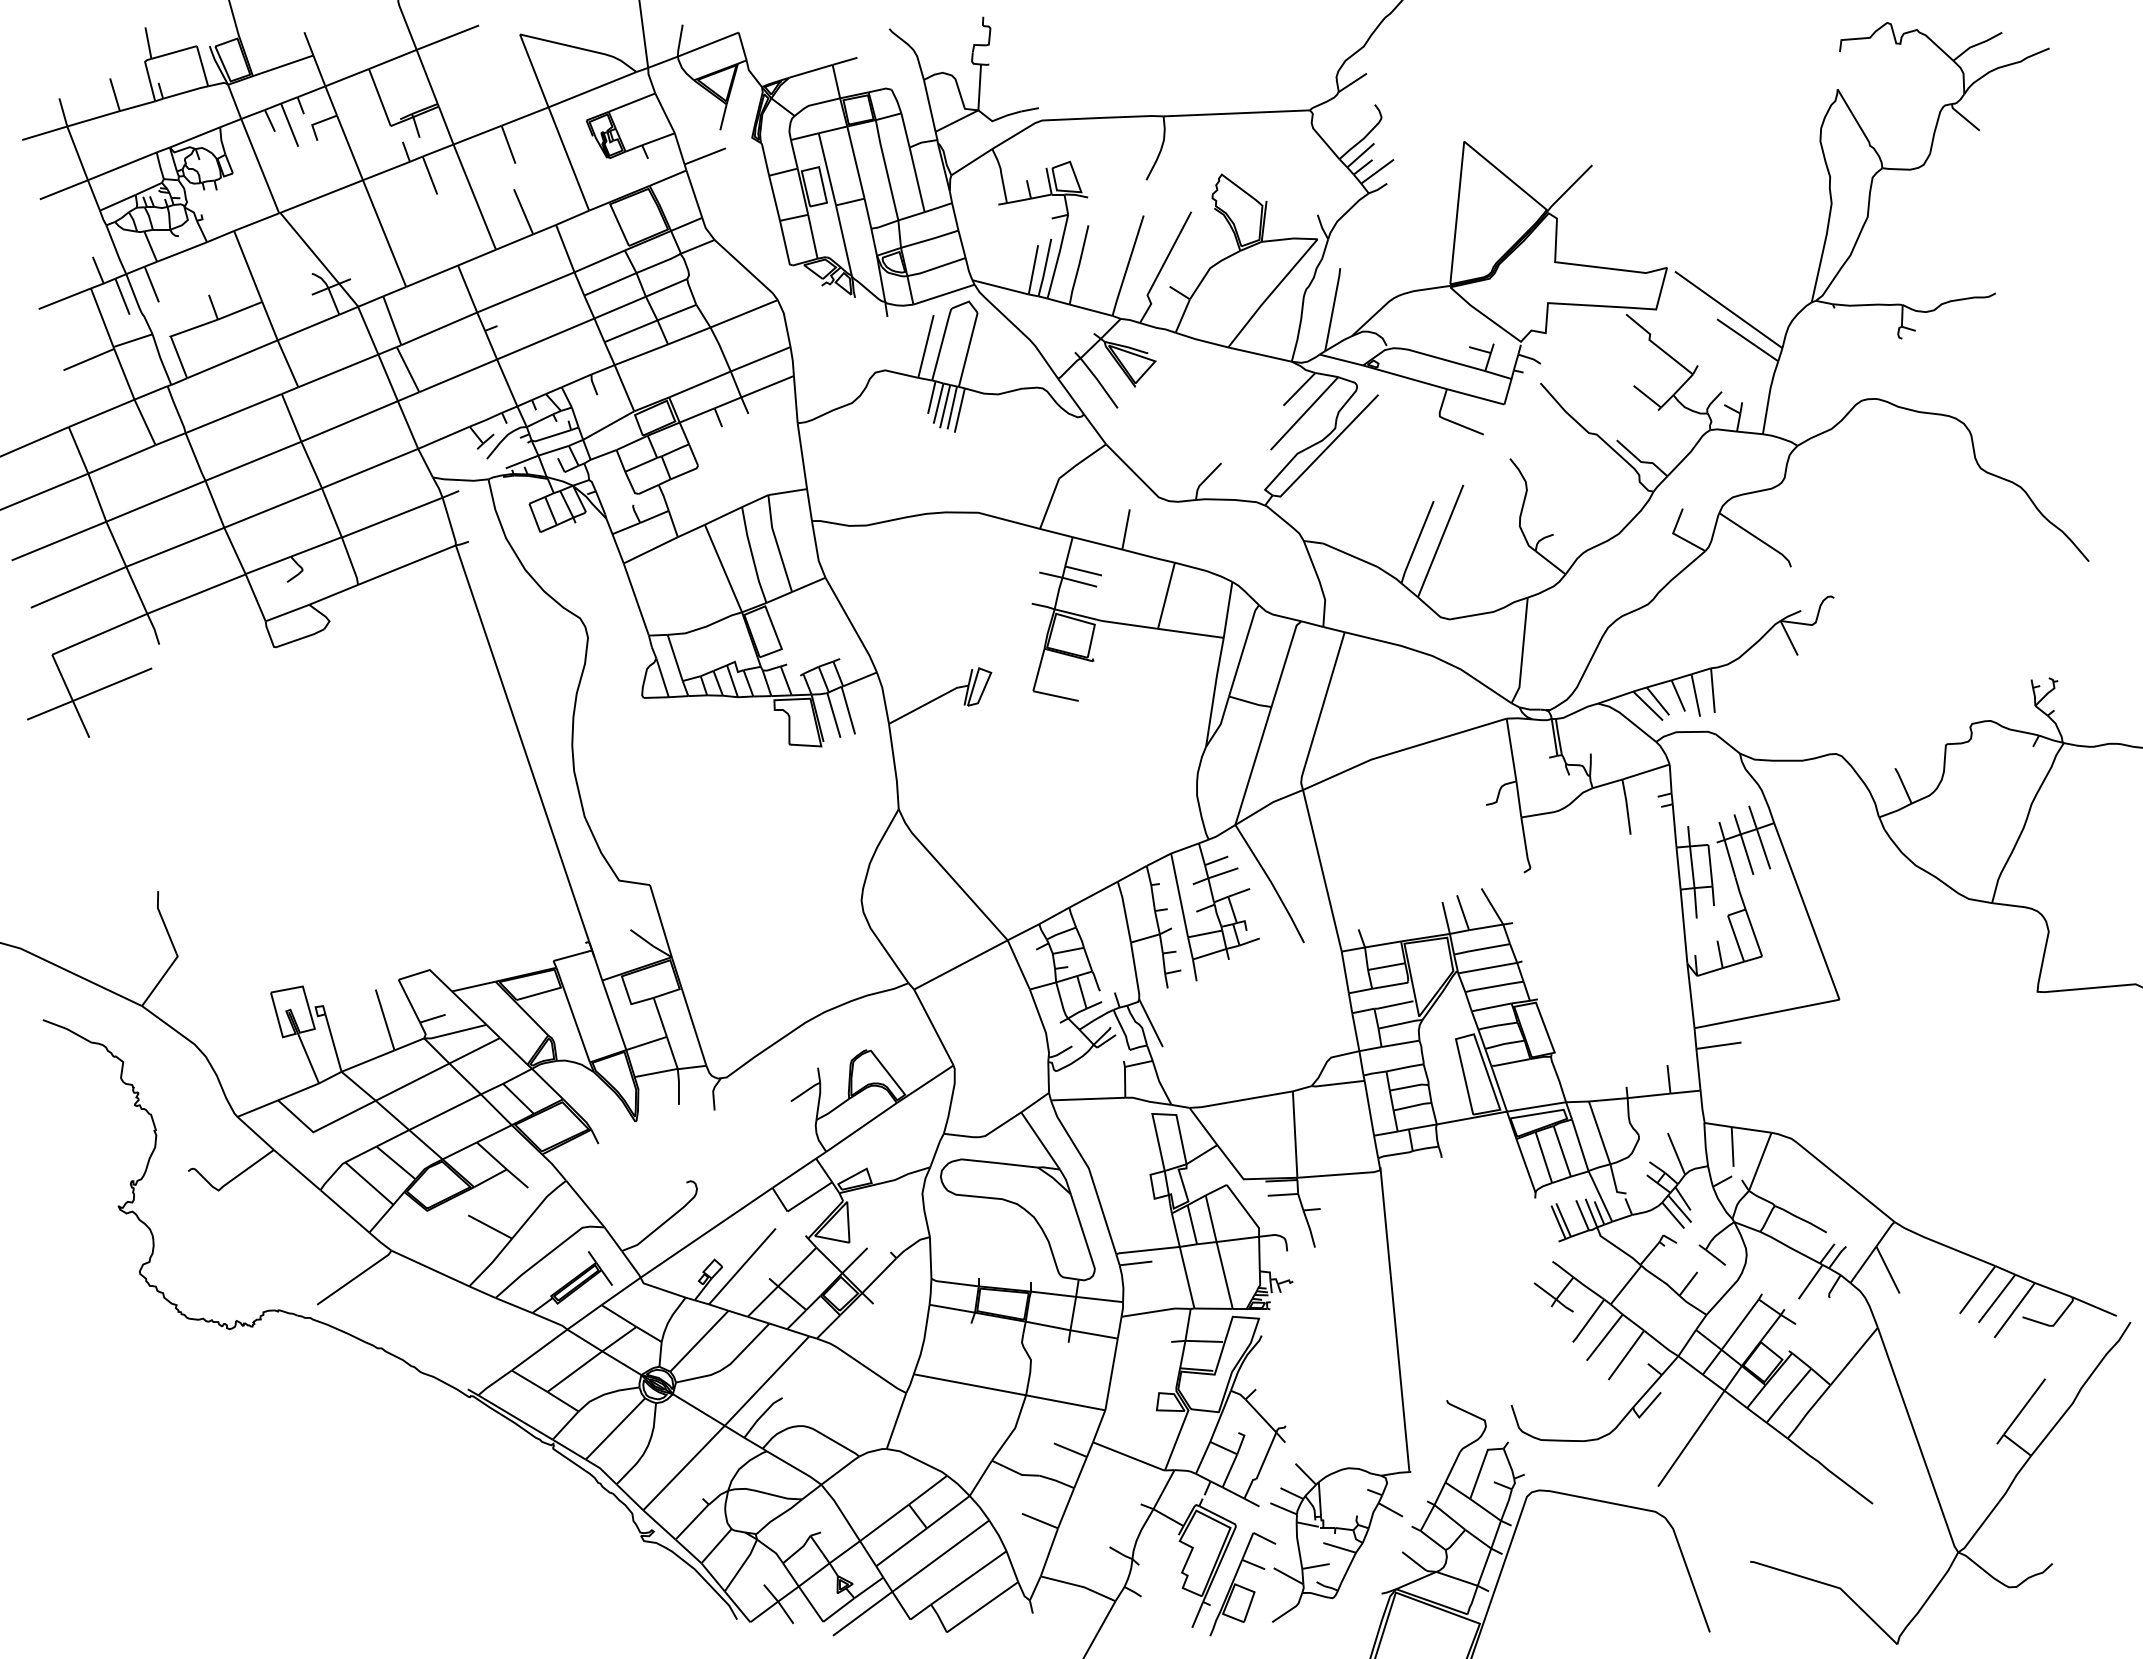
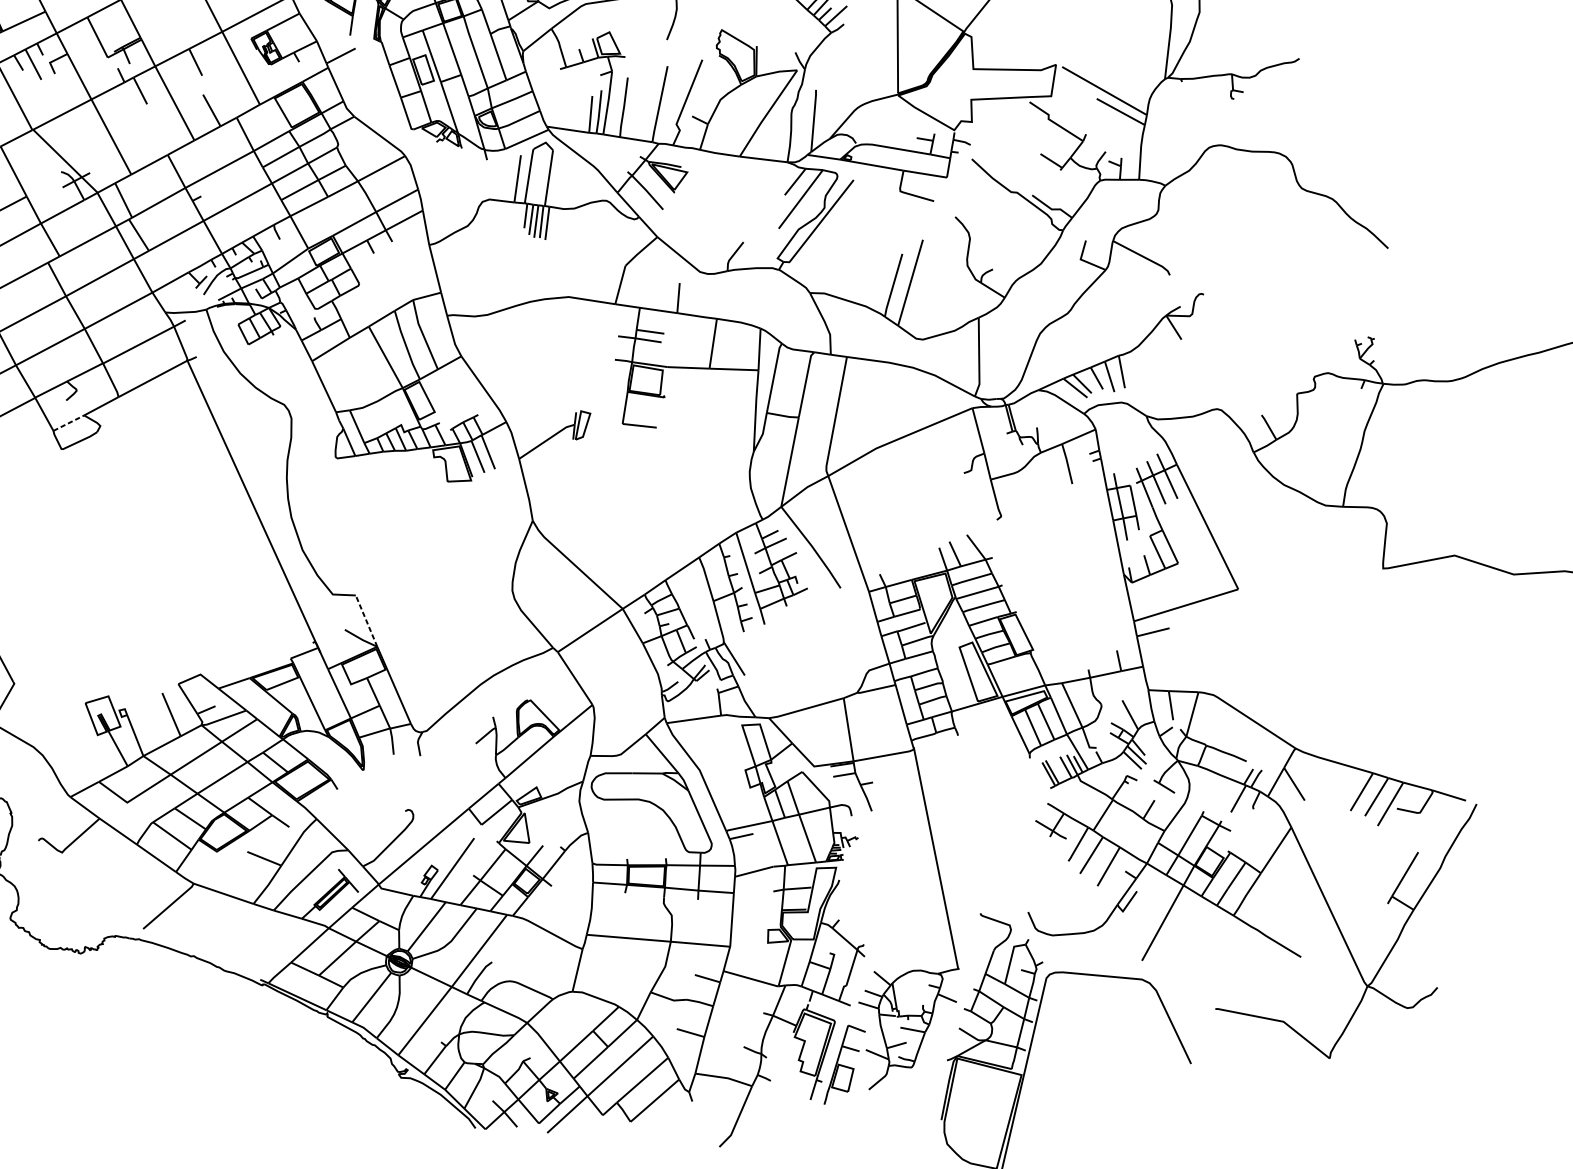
line: (287, 612) -> (68, 422), solid -> dashed
line: (660, 921) -> (366, 621), solid -> dashed

